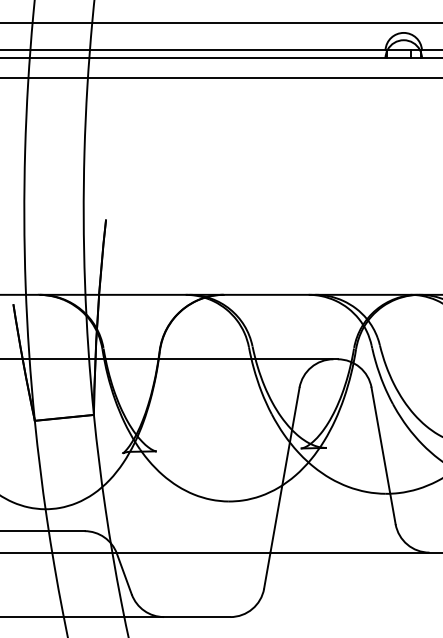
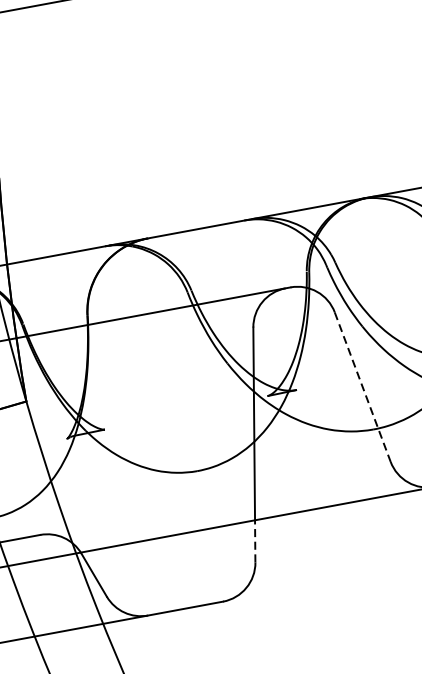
line: (383, 456) -> (362, 387), solid -> dashed
line: (267, 570) -> (255, 541), solid -> dashed

